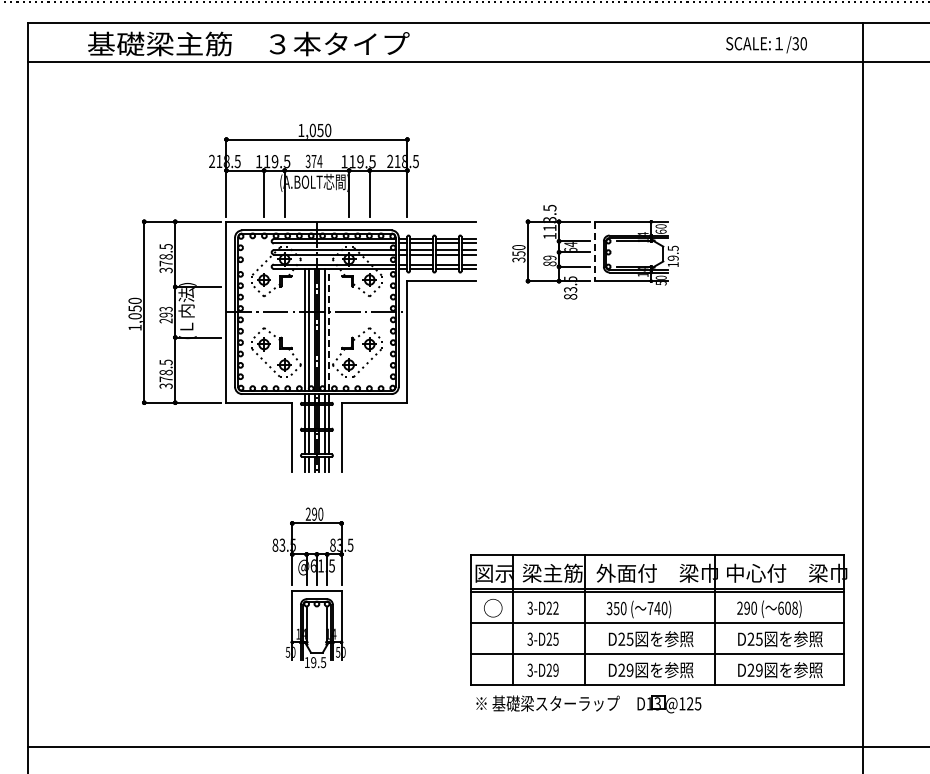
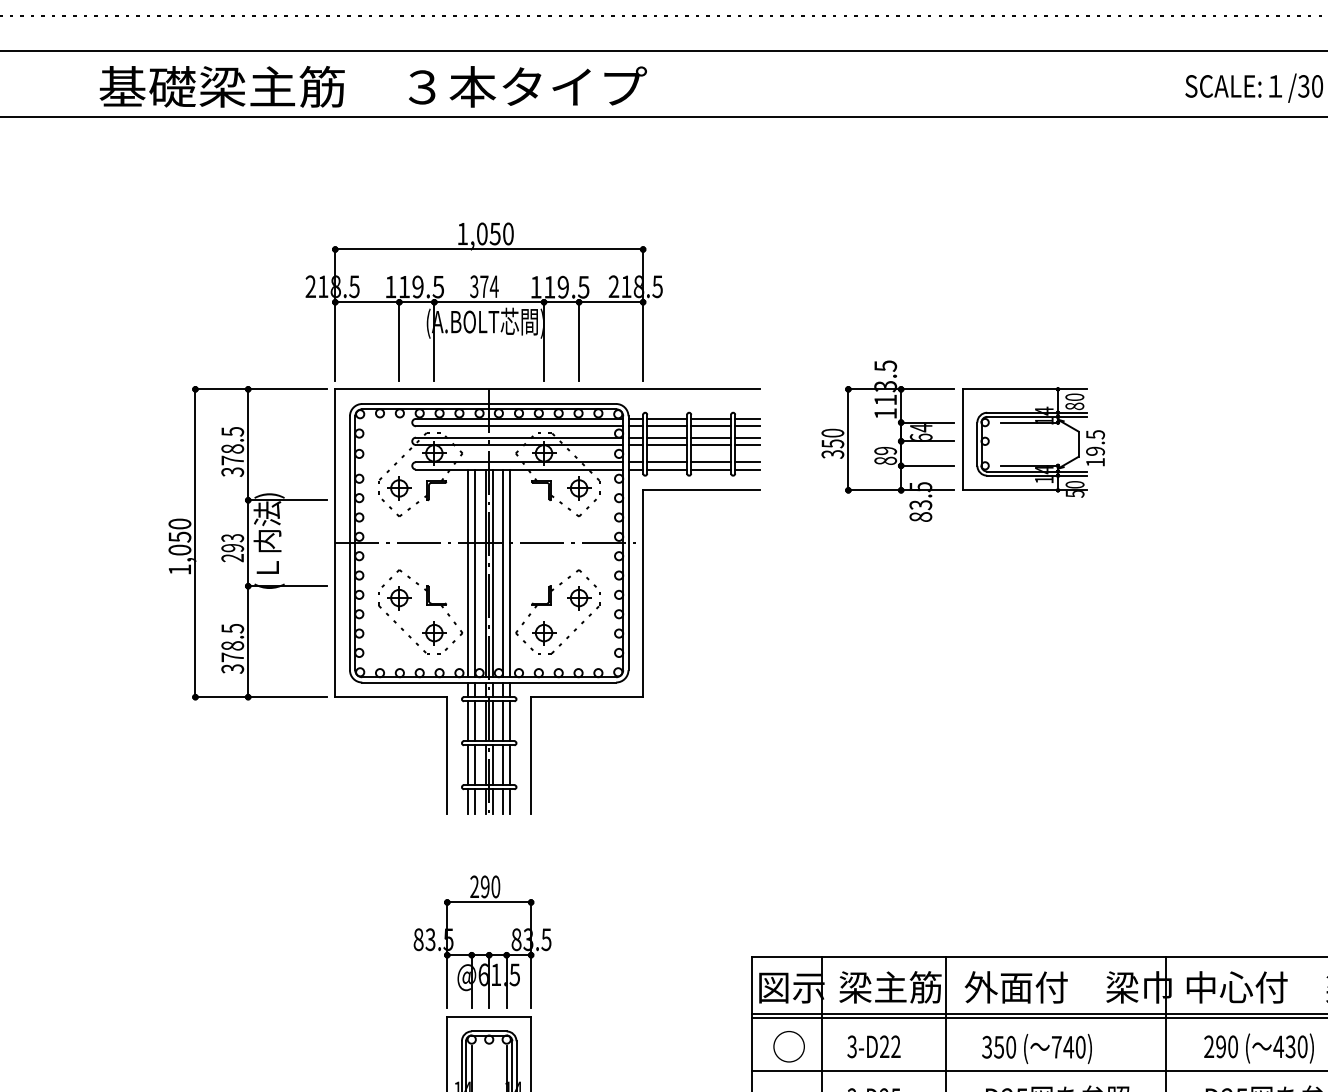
text: (660, 231) -> (1073, 405), 60 -> 80
line: (595, 251) -> (963, 439), dashed -> solid
line: (329, 330) -> (510, 574), dashed -> solid
text: (787, 607) -> (1289, 1045), 608) -> 430)

